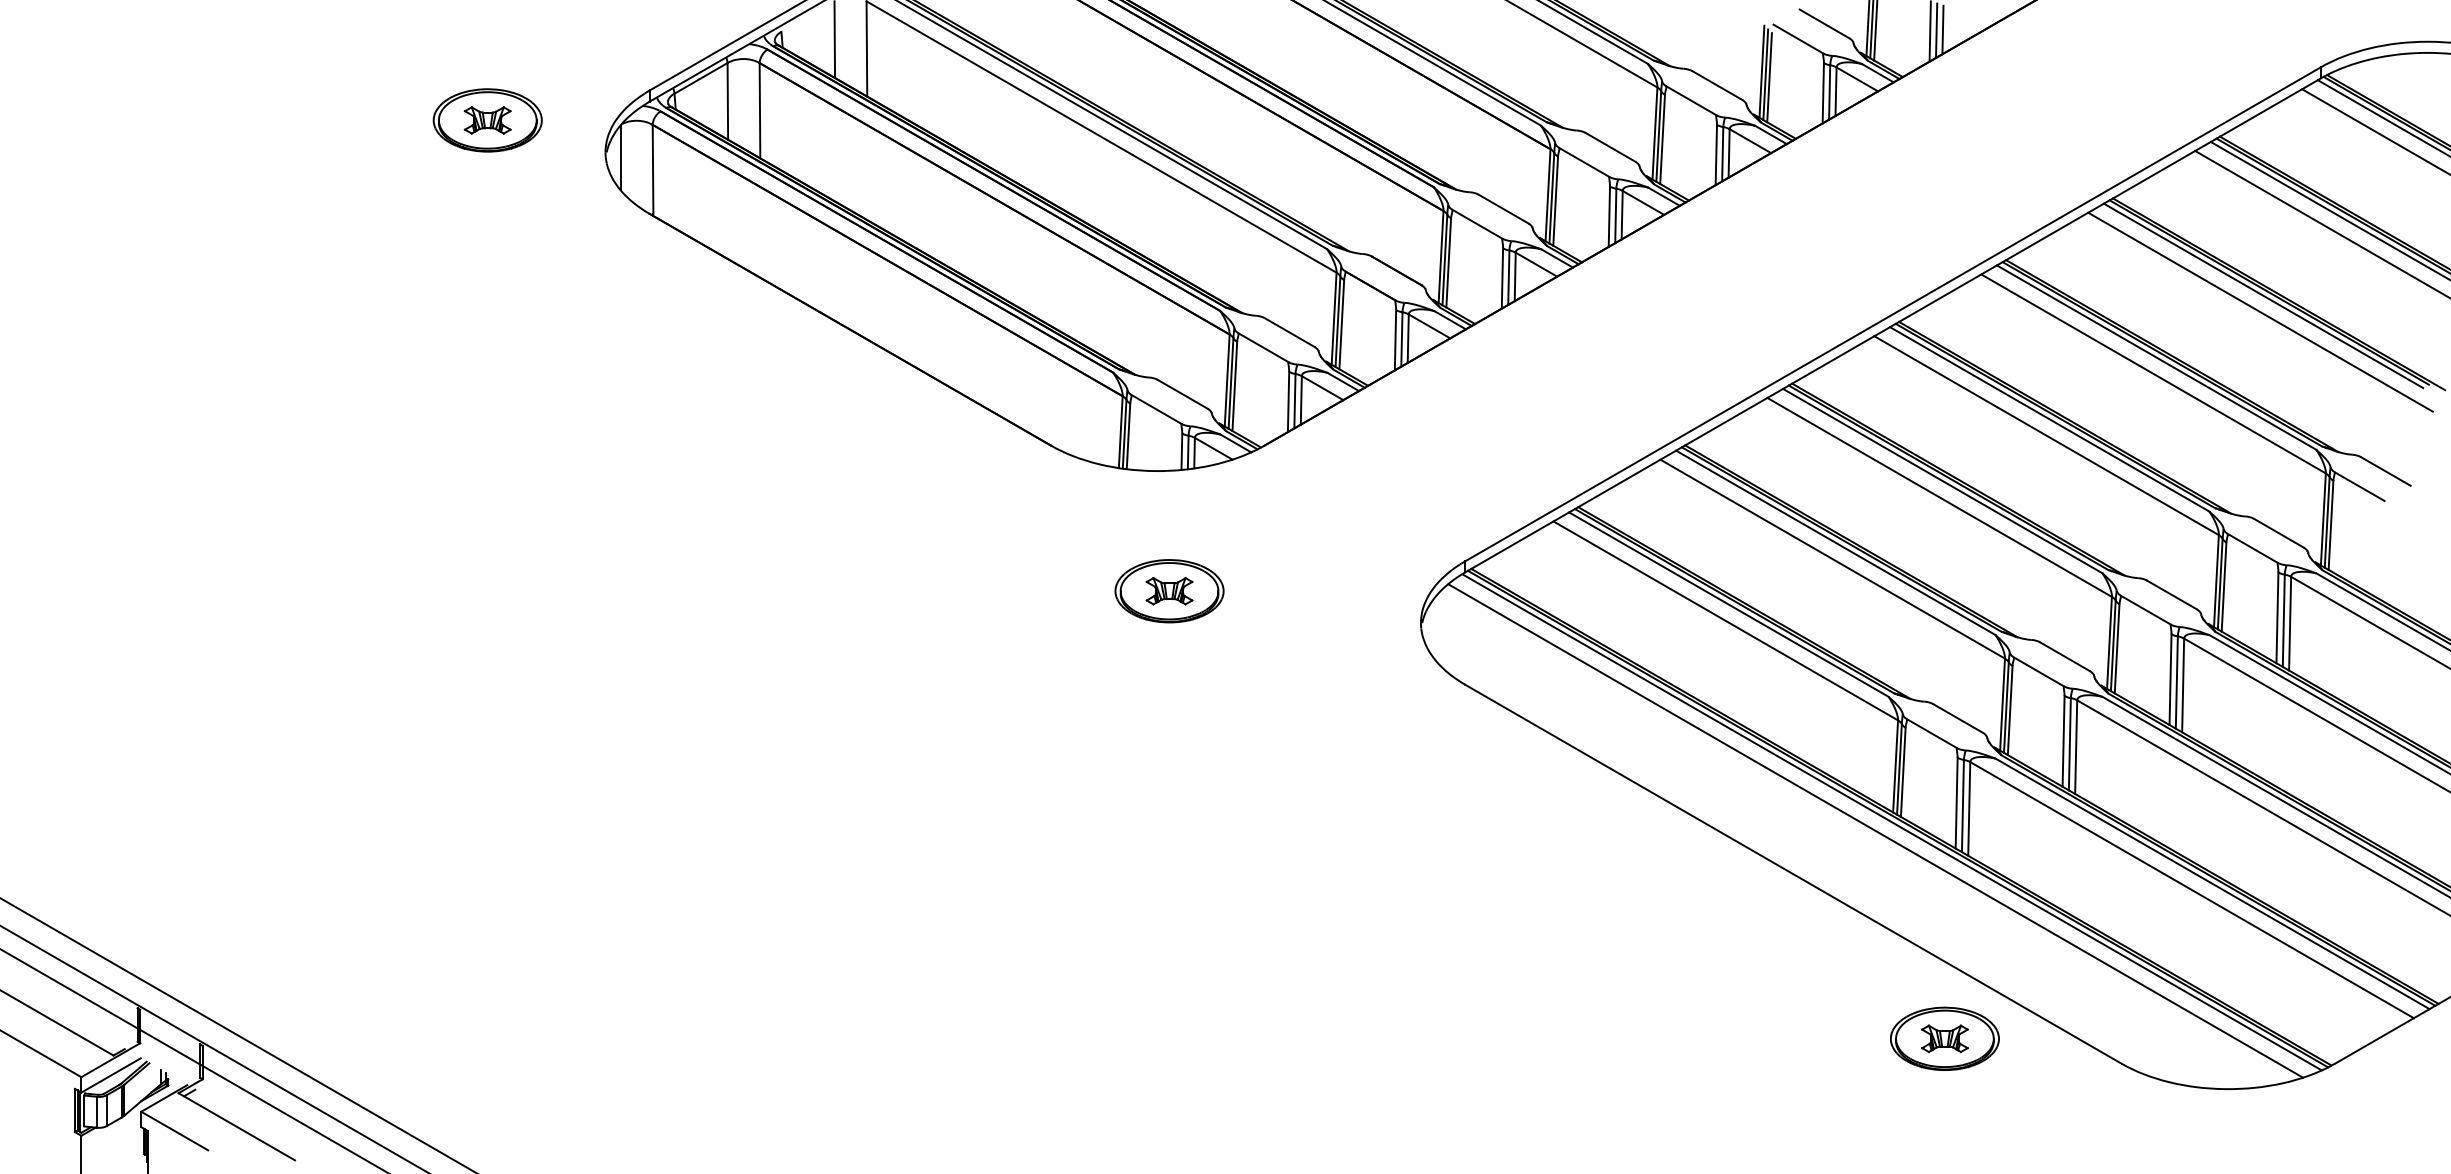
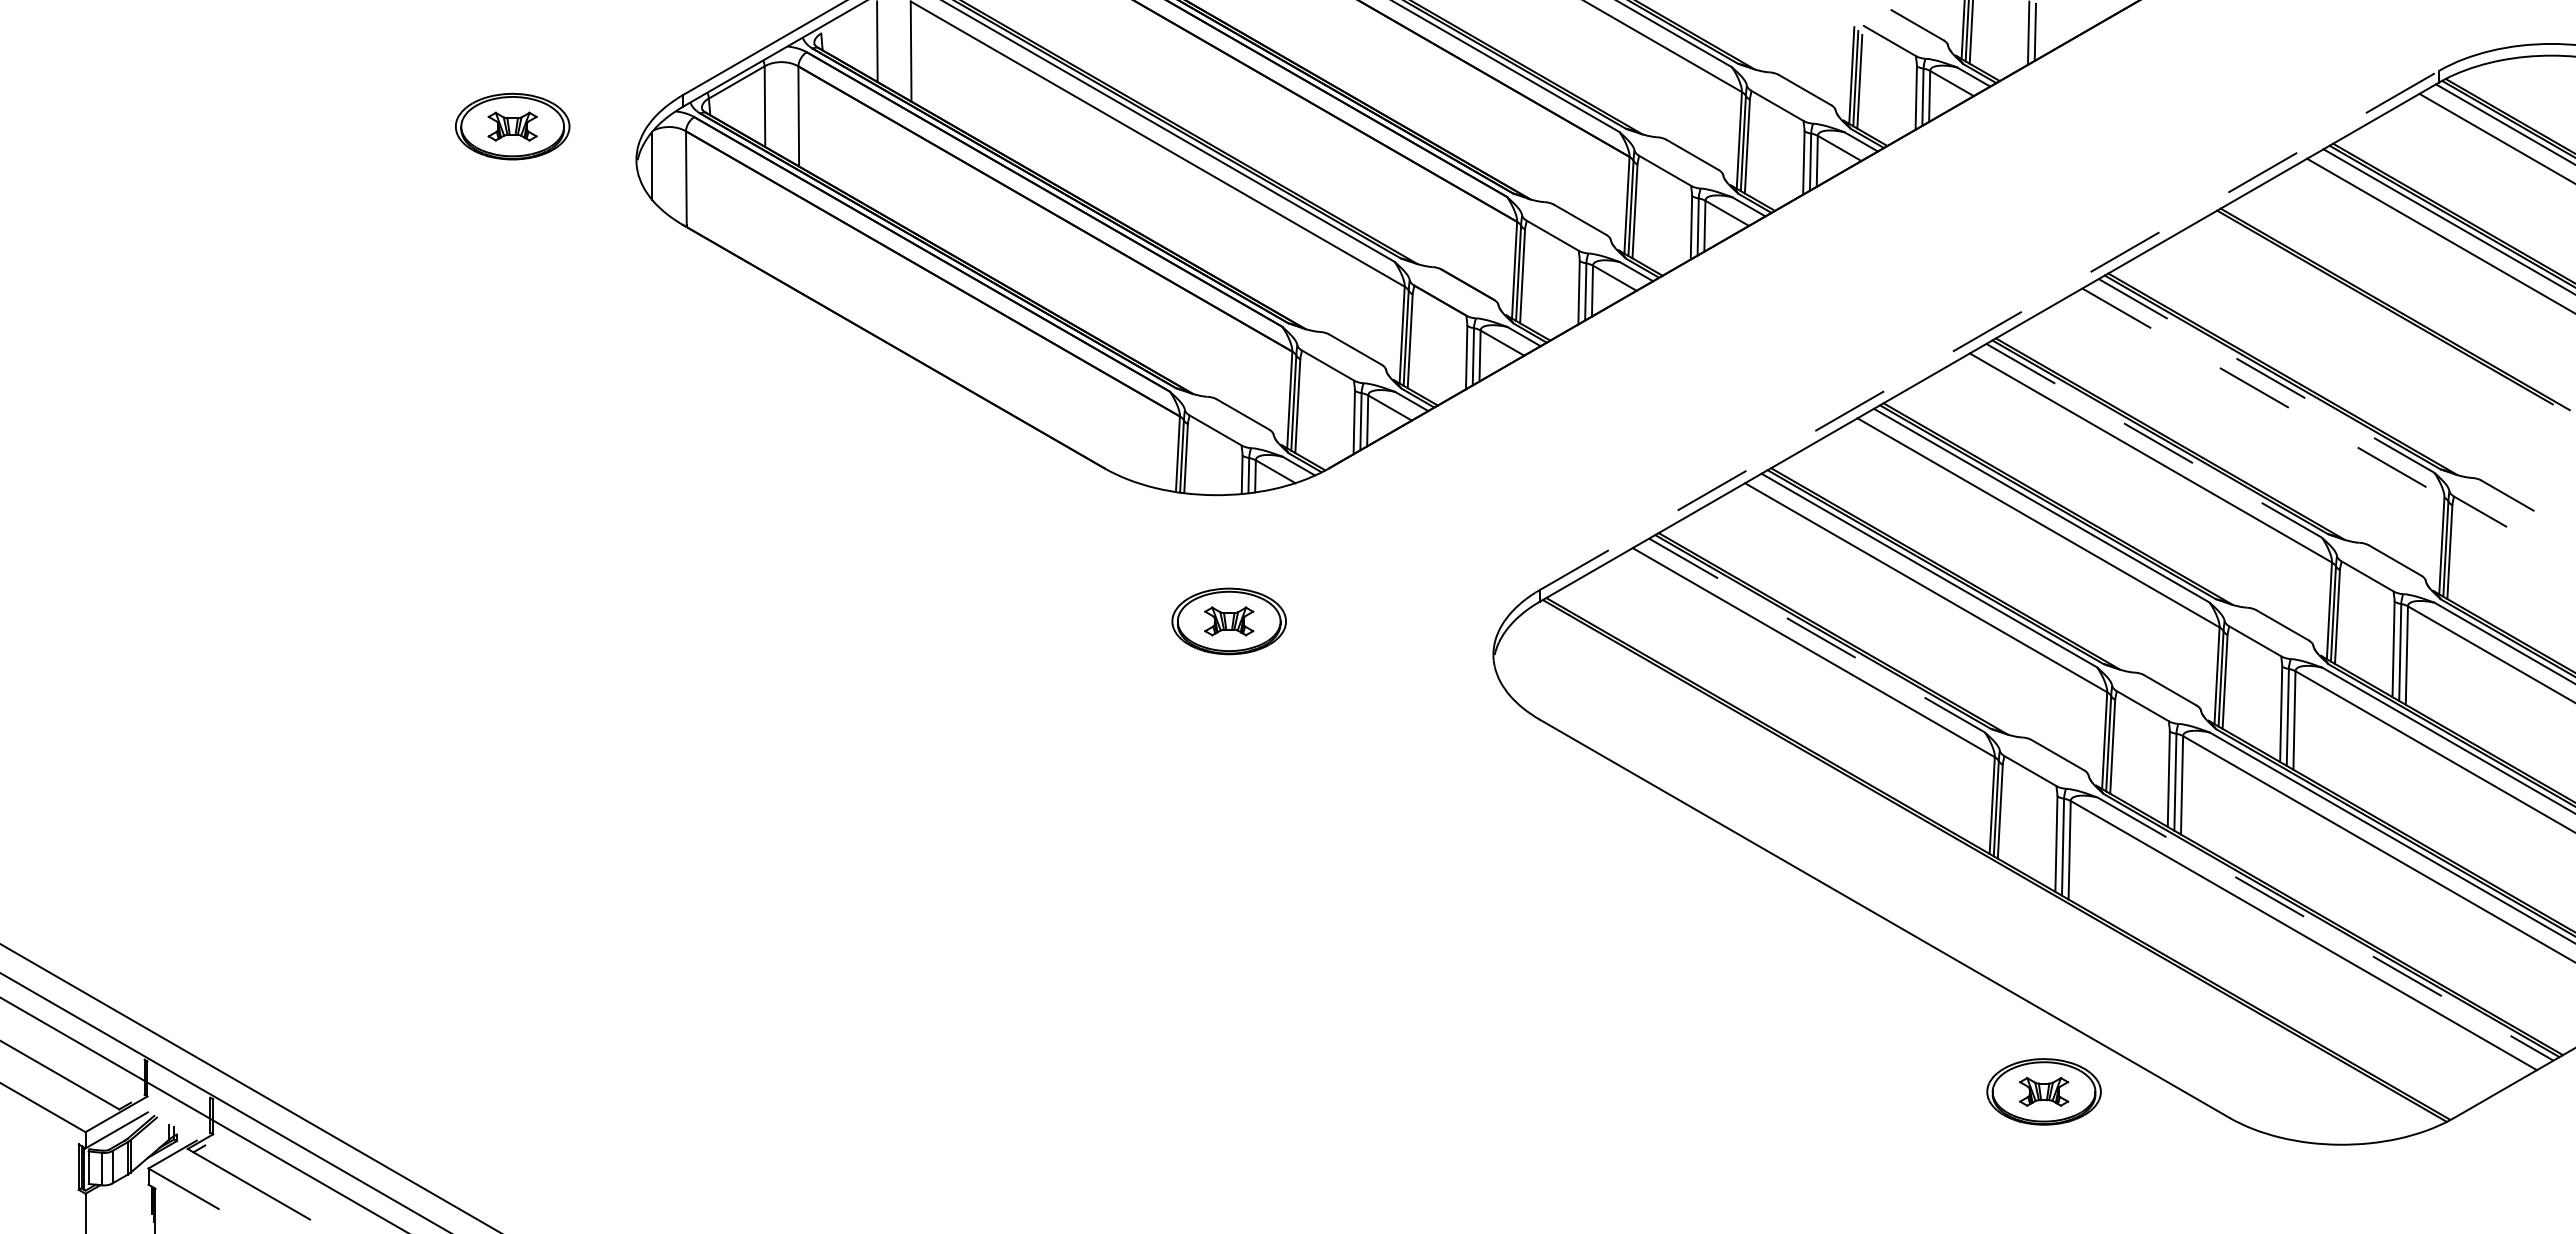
line: (1942, 29) -> (2041, 31), removed
line: (2263, 295) -> (2378, 310), removed
line: (2260, 311) -> (2375, 327), removed
line: (1893, 314) -> (1990, 330), solid -> dashed
line: (2156, 357) -> (2266, 375), solid -> dashed
line: (2153, 374) -> (2263, 393), solid -> dashed
line: (2049, 419) -> (2154, 440), solid -> dashed
line: (1728, 604) -> (1816, 635), solid -> dashed
line: (1892, 822) -> (1988, 864), removed
line: (1875, 831) -> (1971, 873), removed
line: (2212, 884) -> (2325, 929), solid -> dashed

